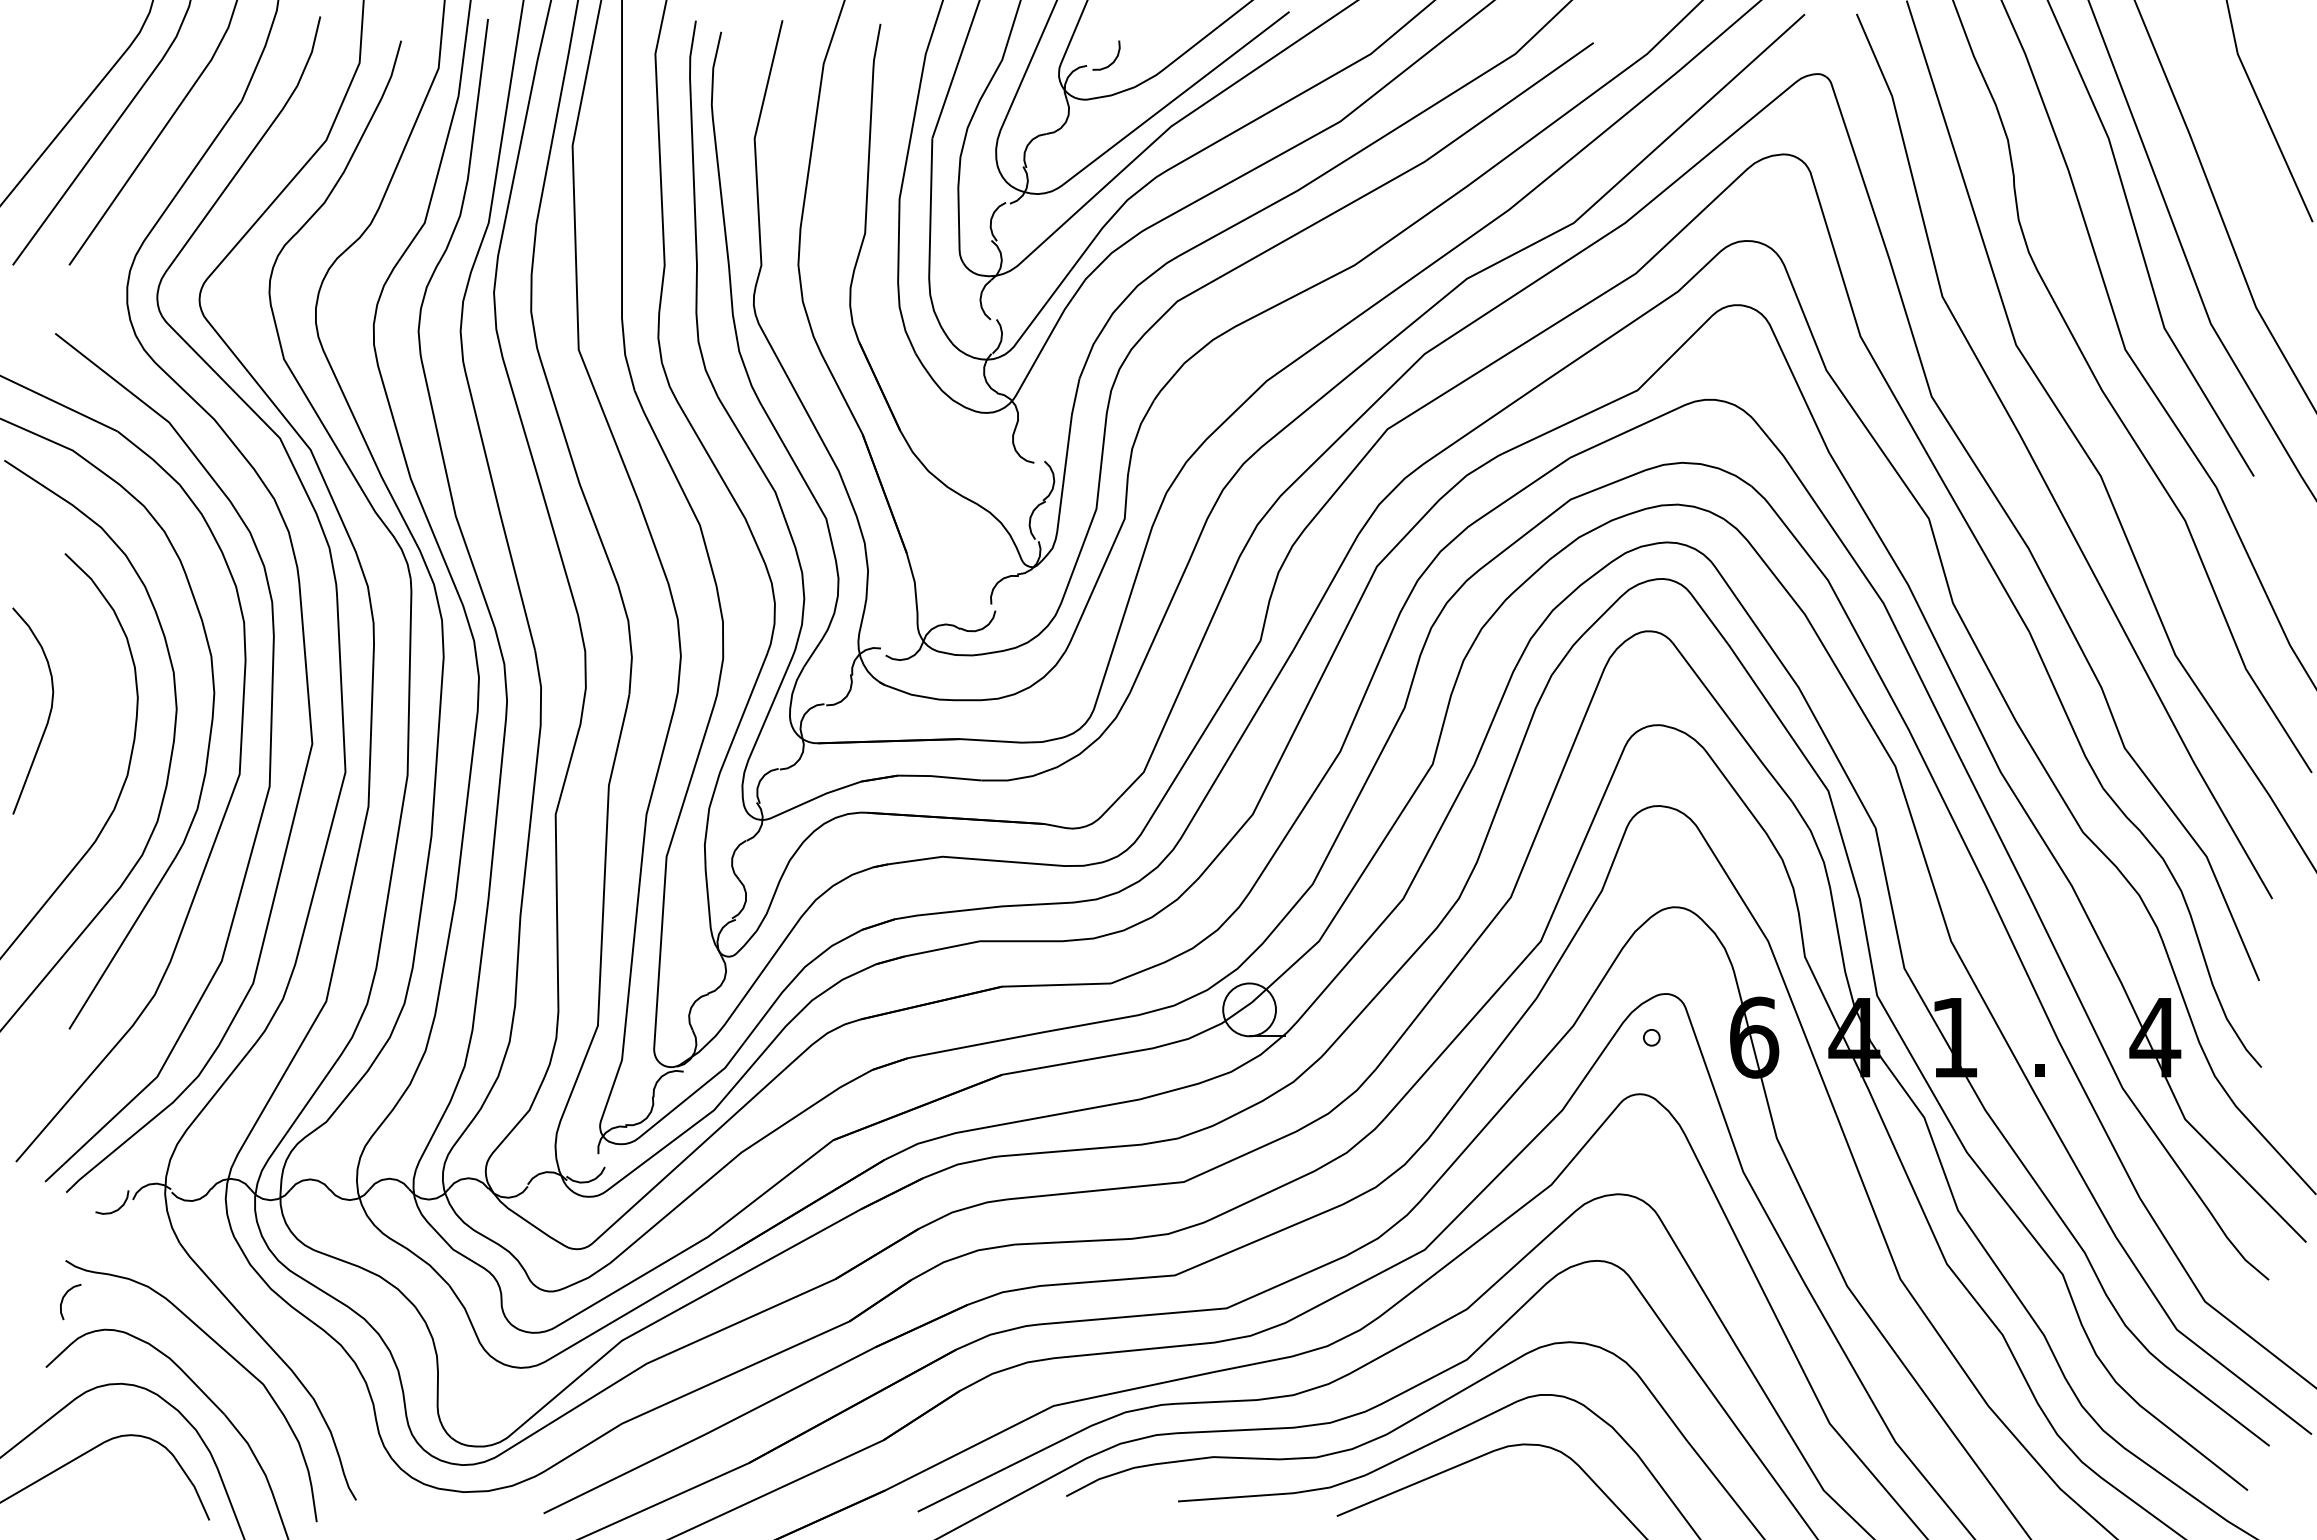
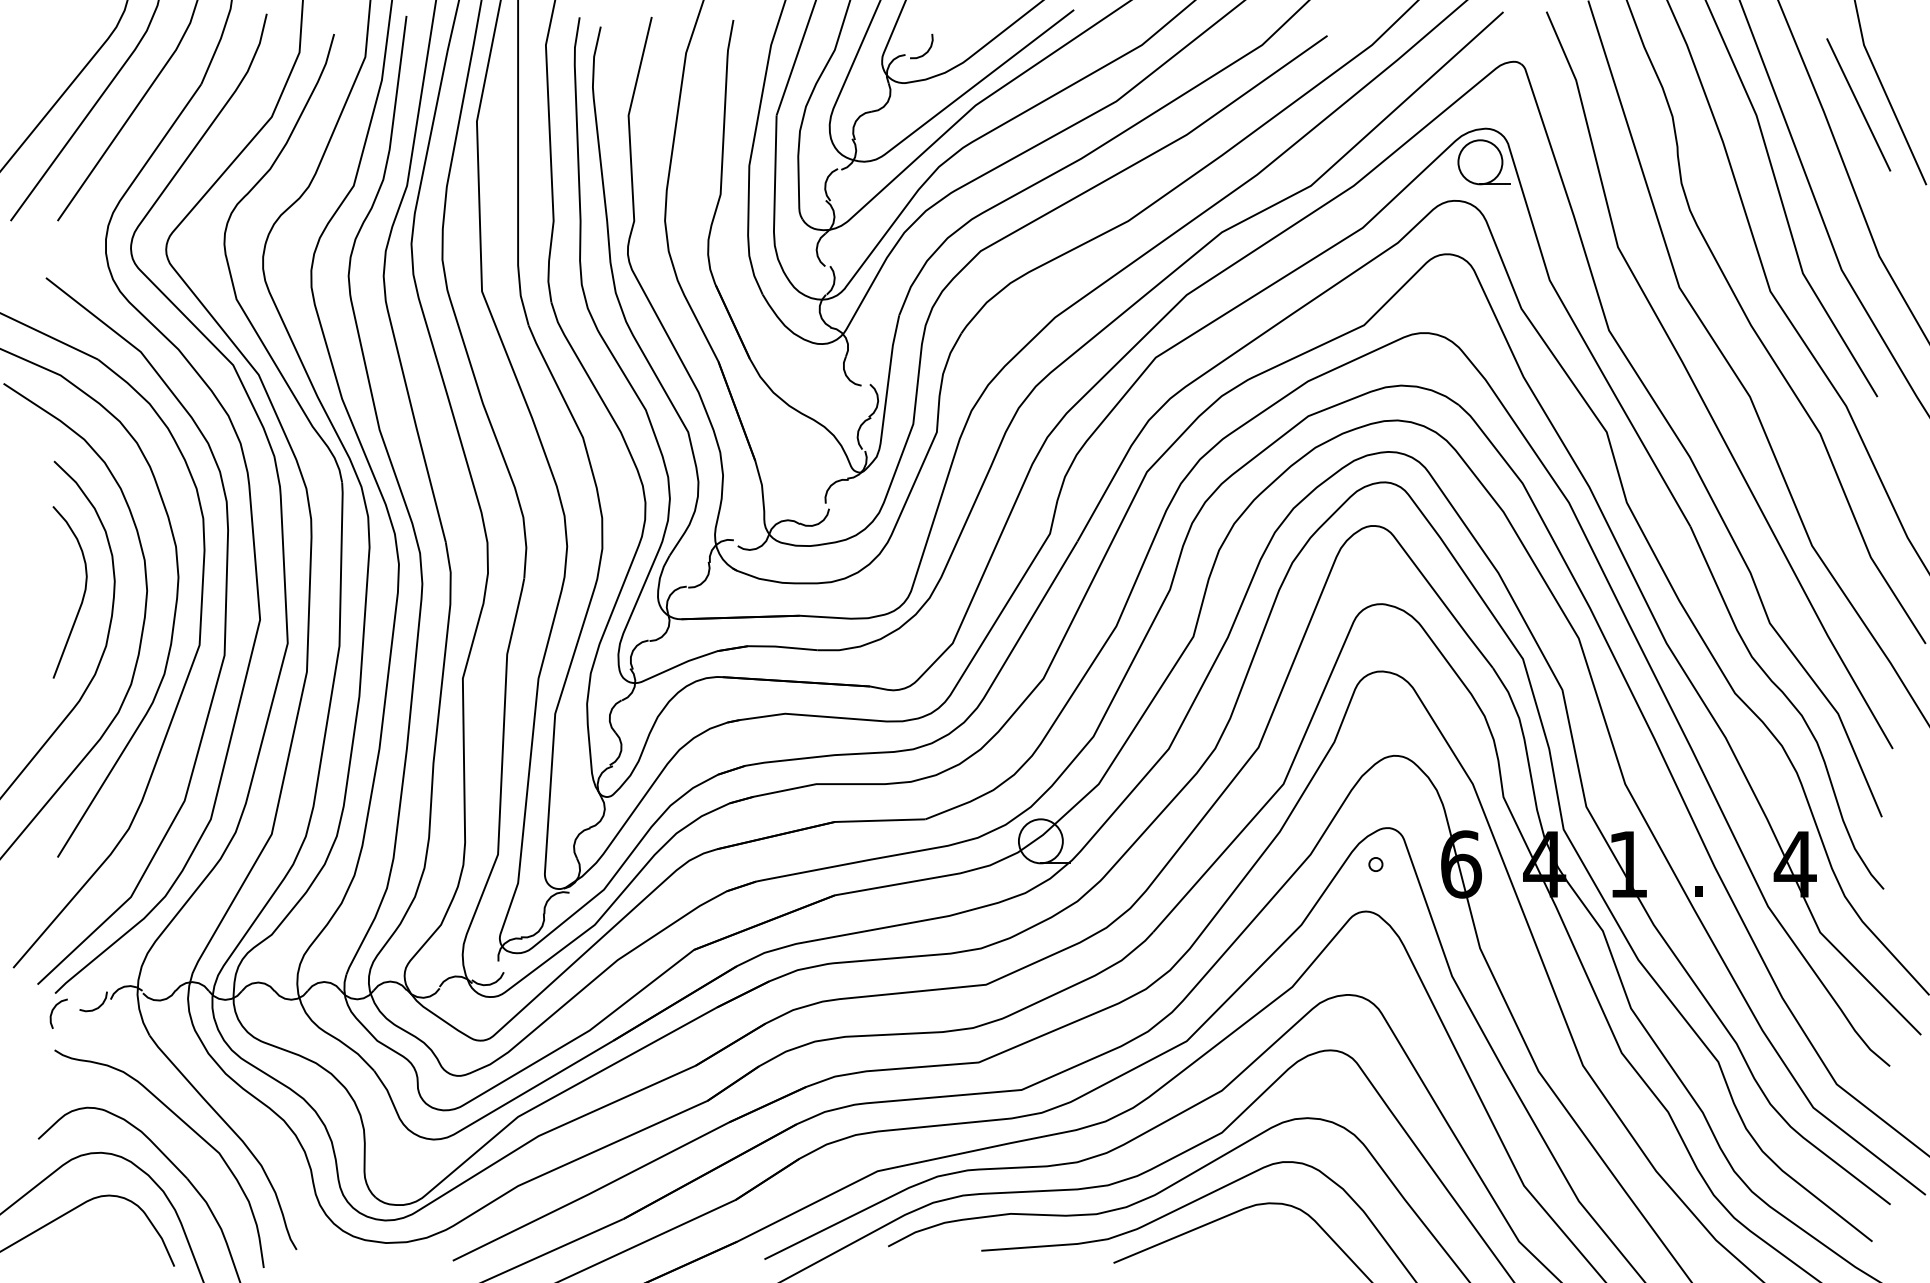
line: (2231, 125) -> (1858, 104), added
part: (1781, 194) -> (1483, 162), added
curve: (48, 715) -> (82, 596), moved
curve: (63, 1300) -> (52, 1012), moved

